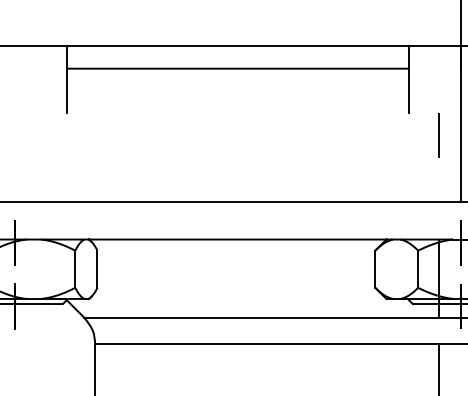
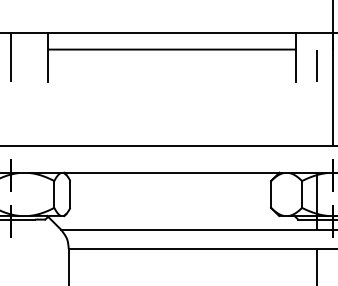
line: (14, 79) -> (10, 57), added
line: (438, 135) -> (316, 65), moved

